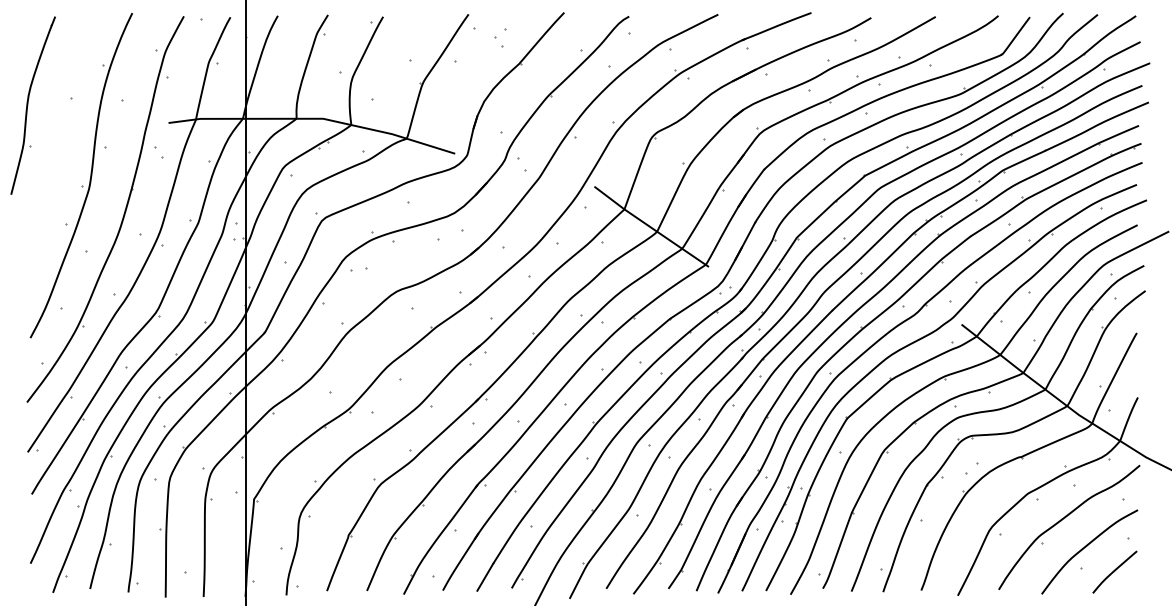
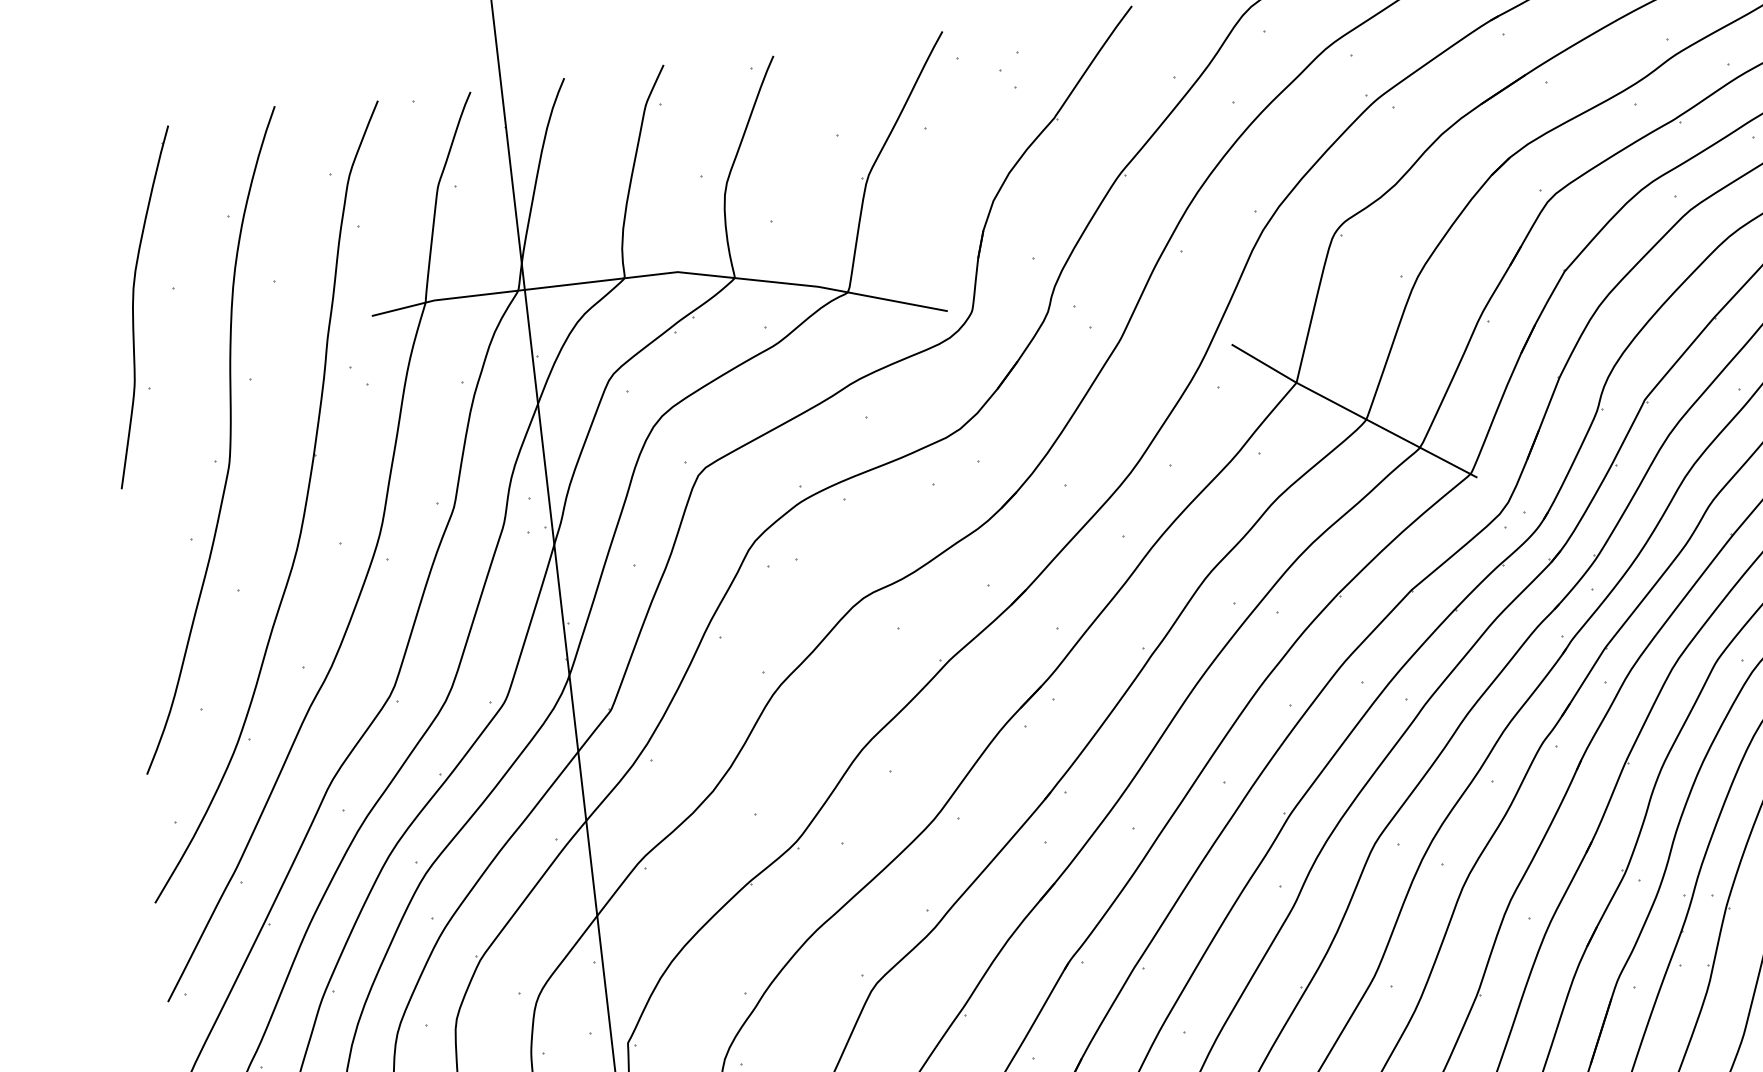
part: (32, 105) -> (143, 307), moved

